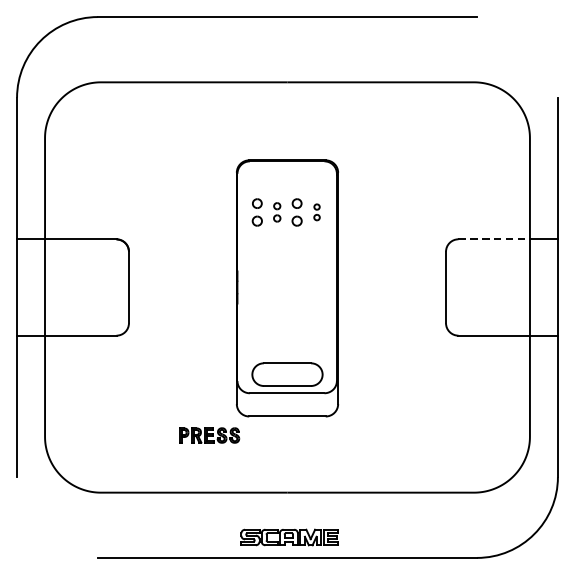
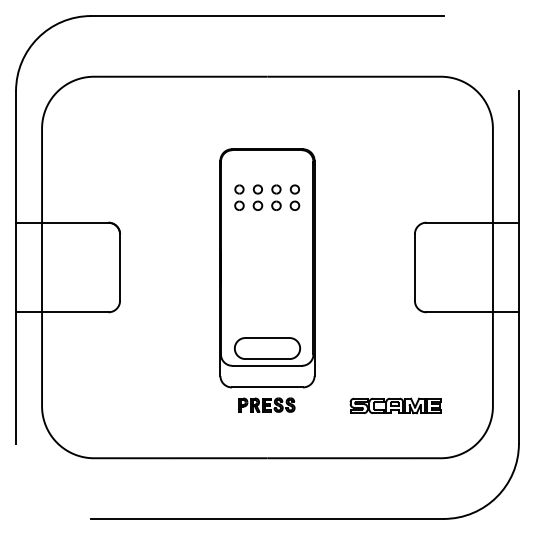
part: (276, 212) -> (257, 197), size x1.43
part: (316, 212) -> (294, 197), size x1.67
line: (495, 239) -> (460, 222), dashed -> solid
part: (208, 434) -> (266, 404), moved
part: (289, 537) -> (395, 405), moved

